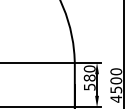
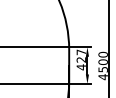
text: (89, 77) -> (81, 59), 580 -> 427

